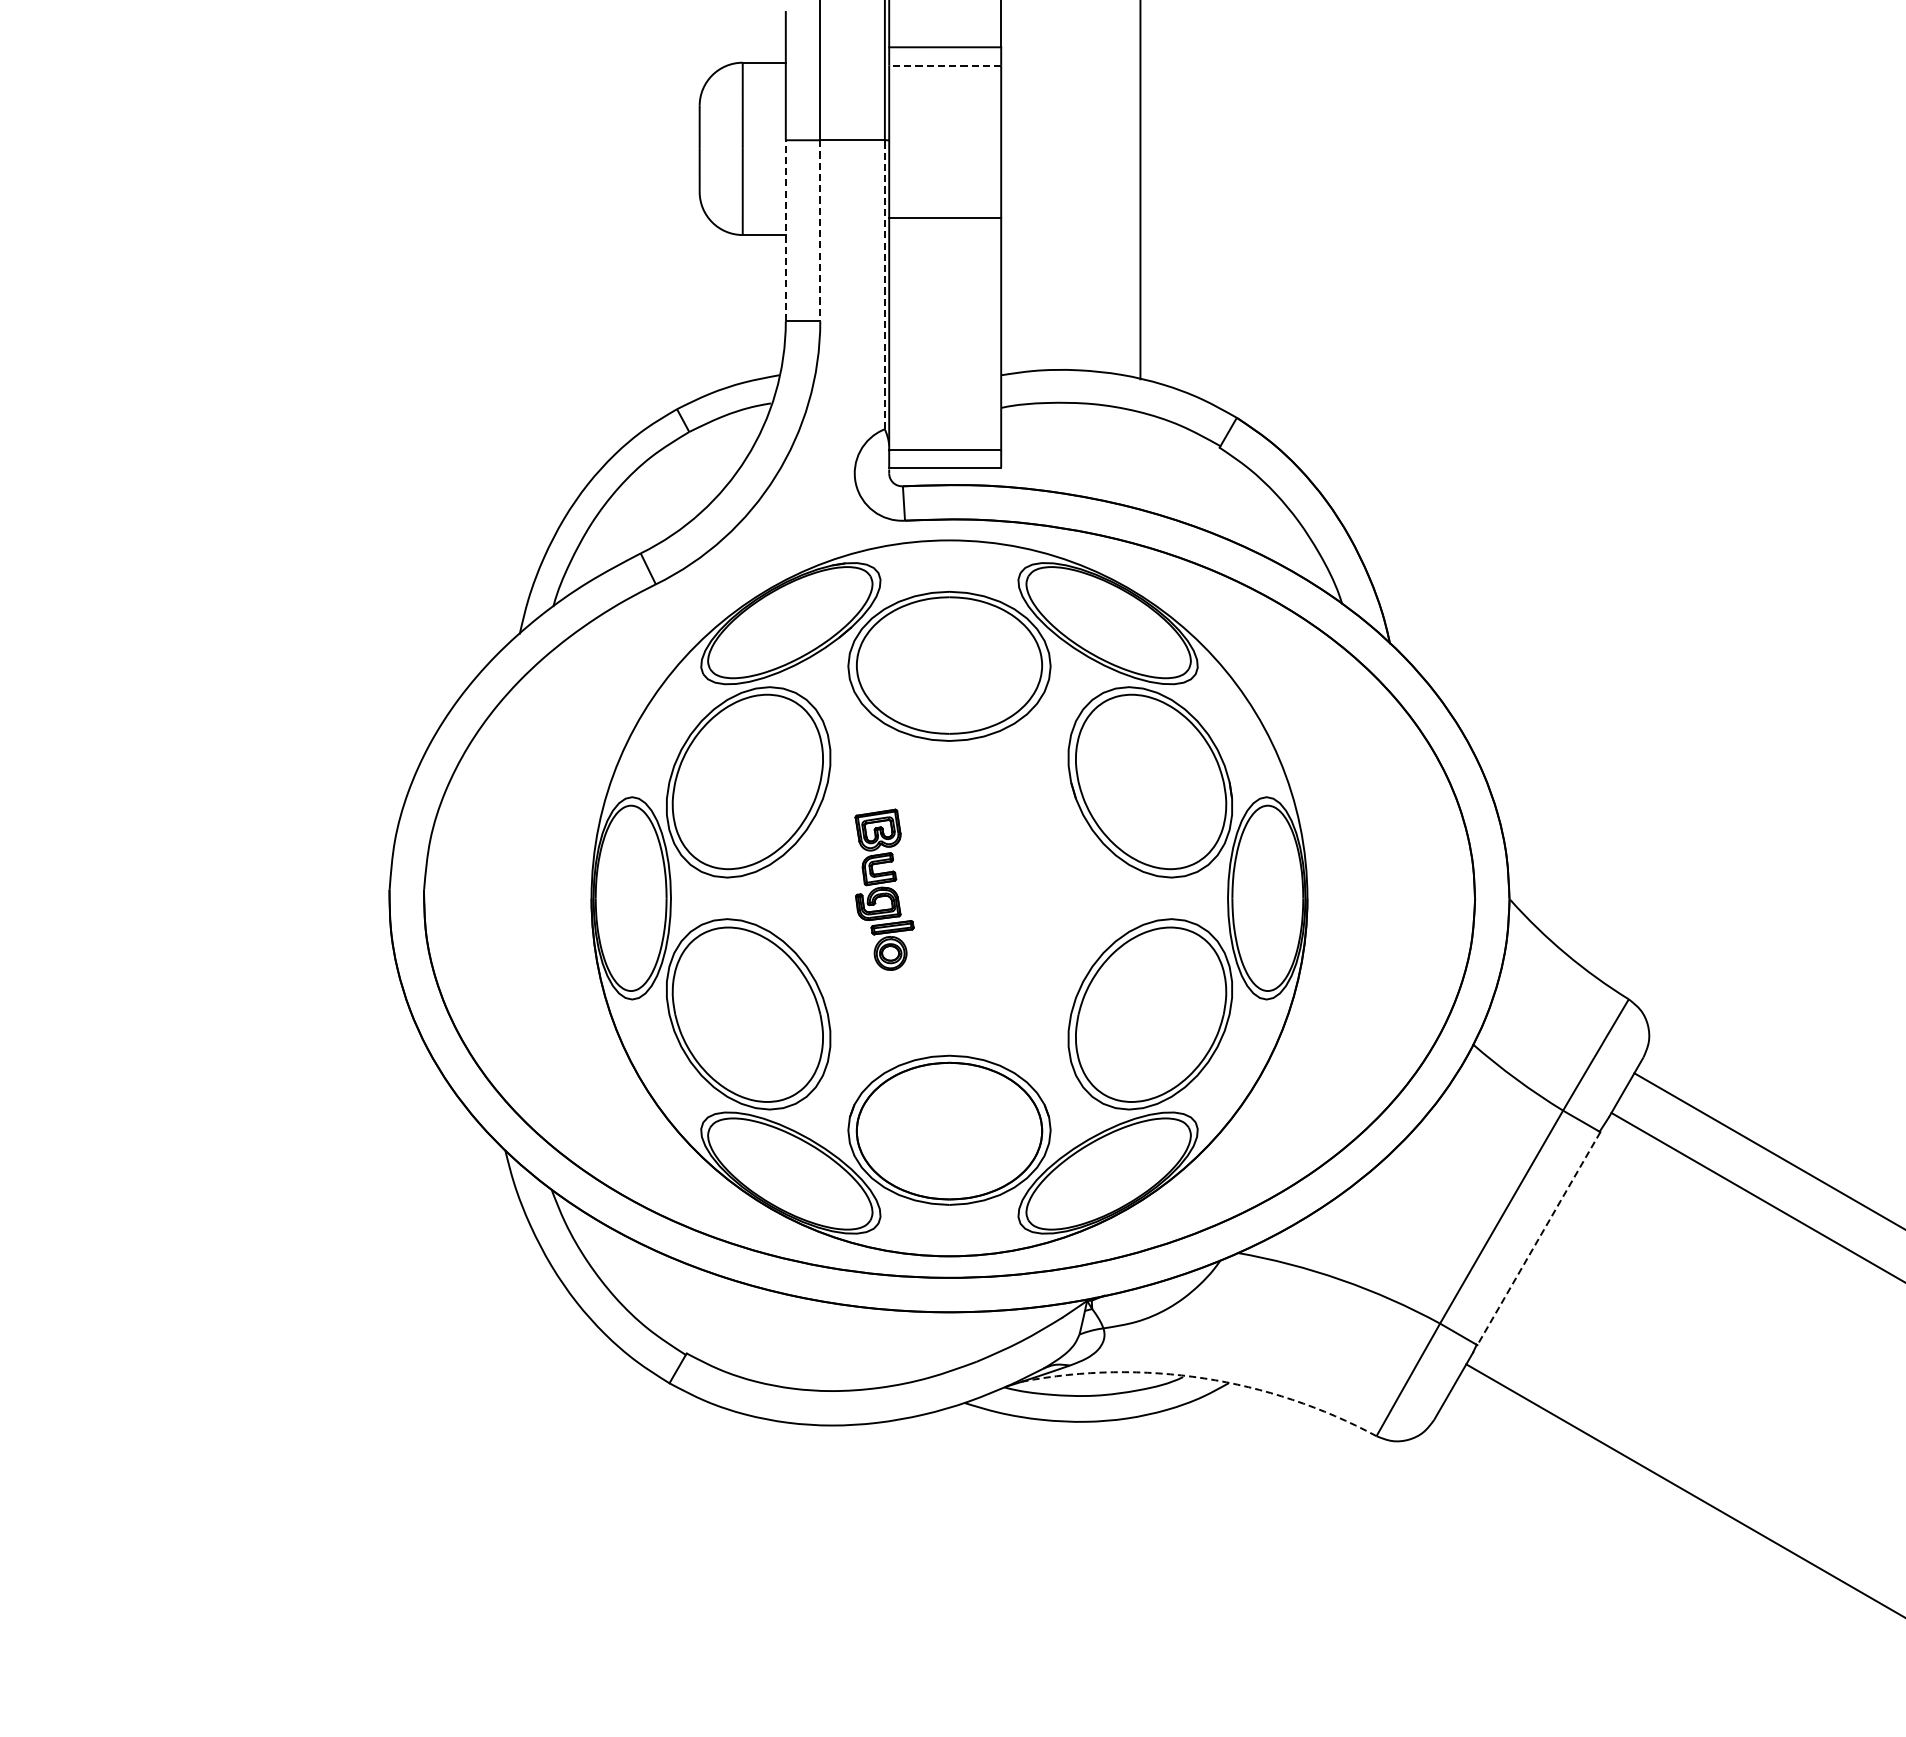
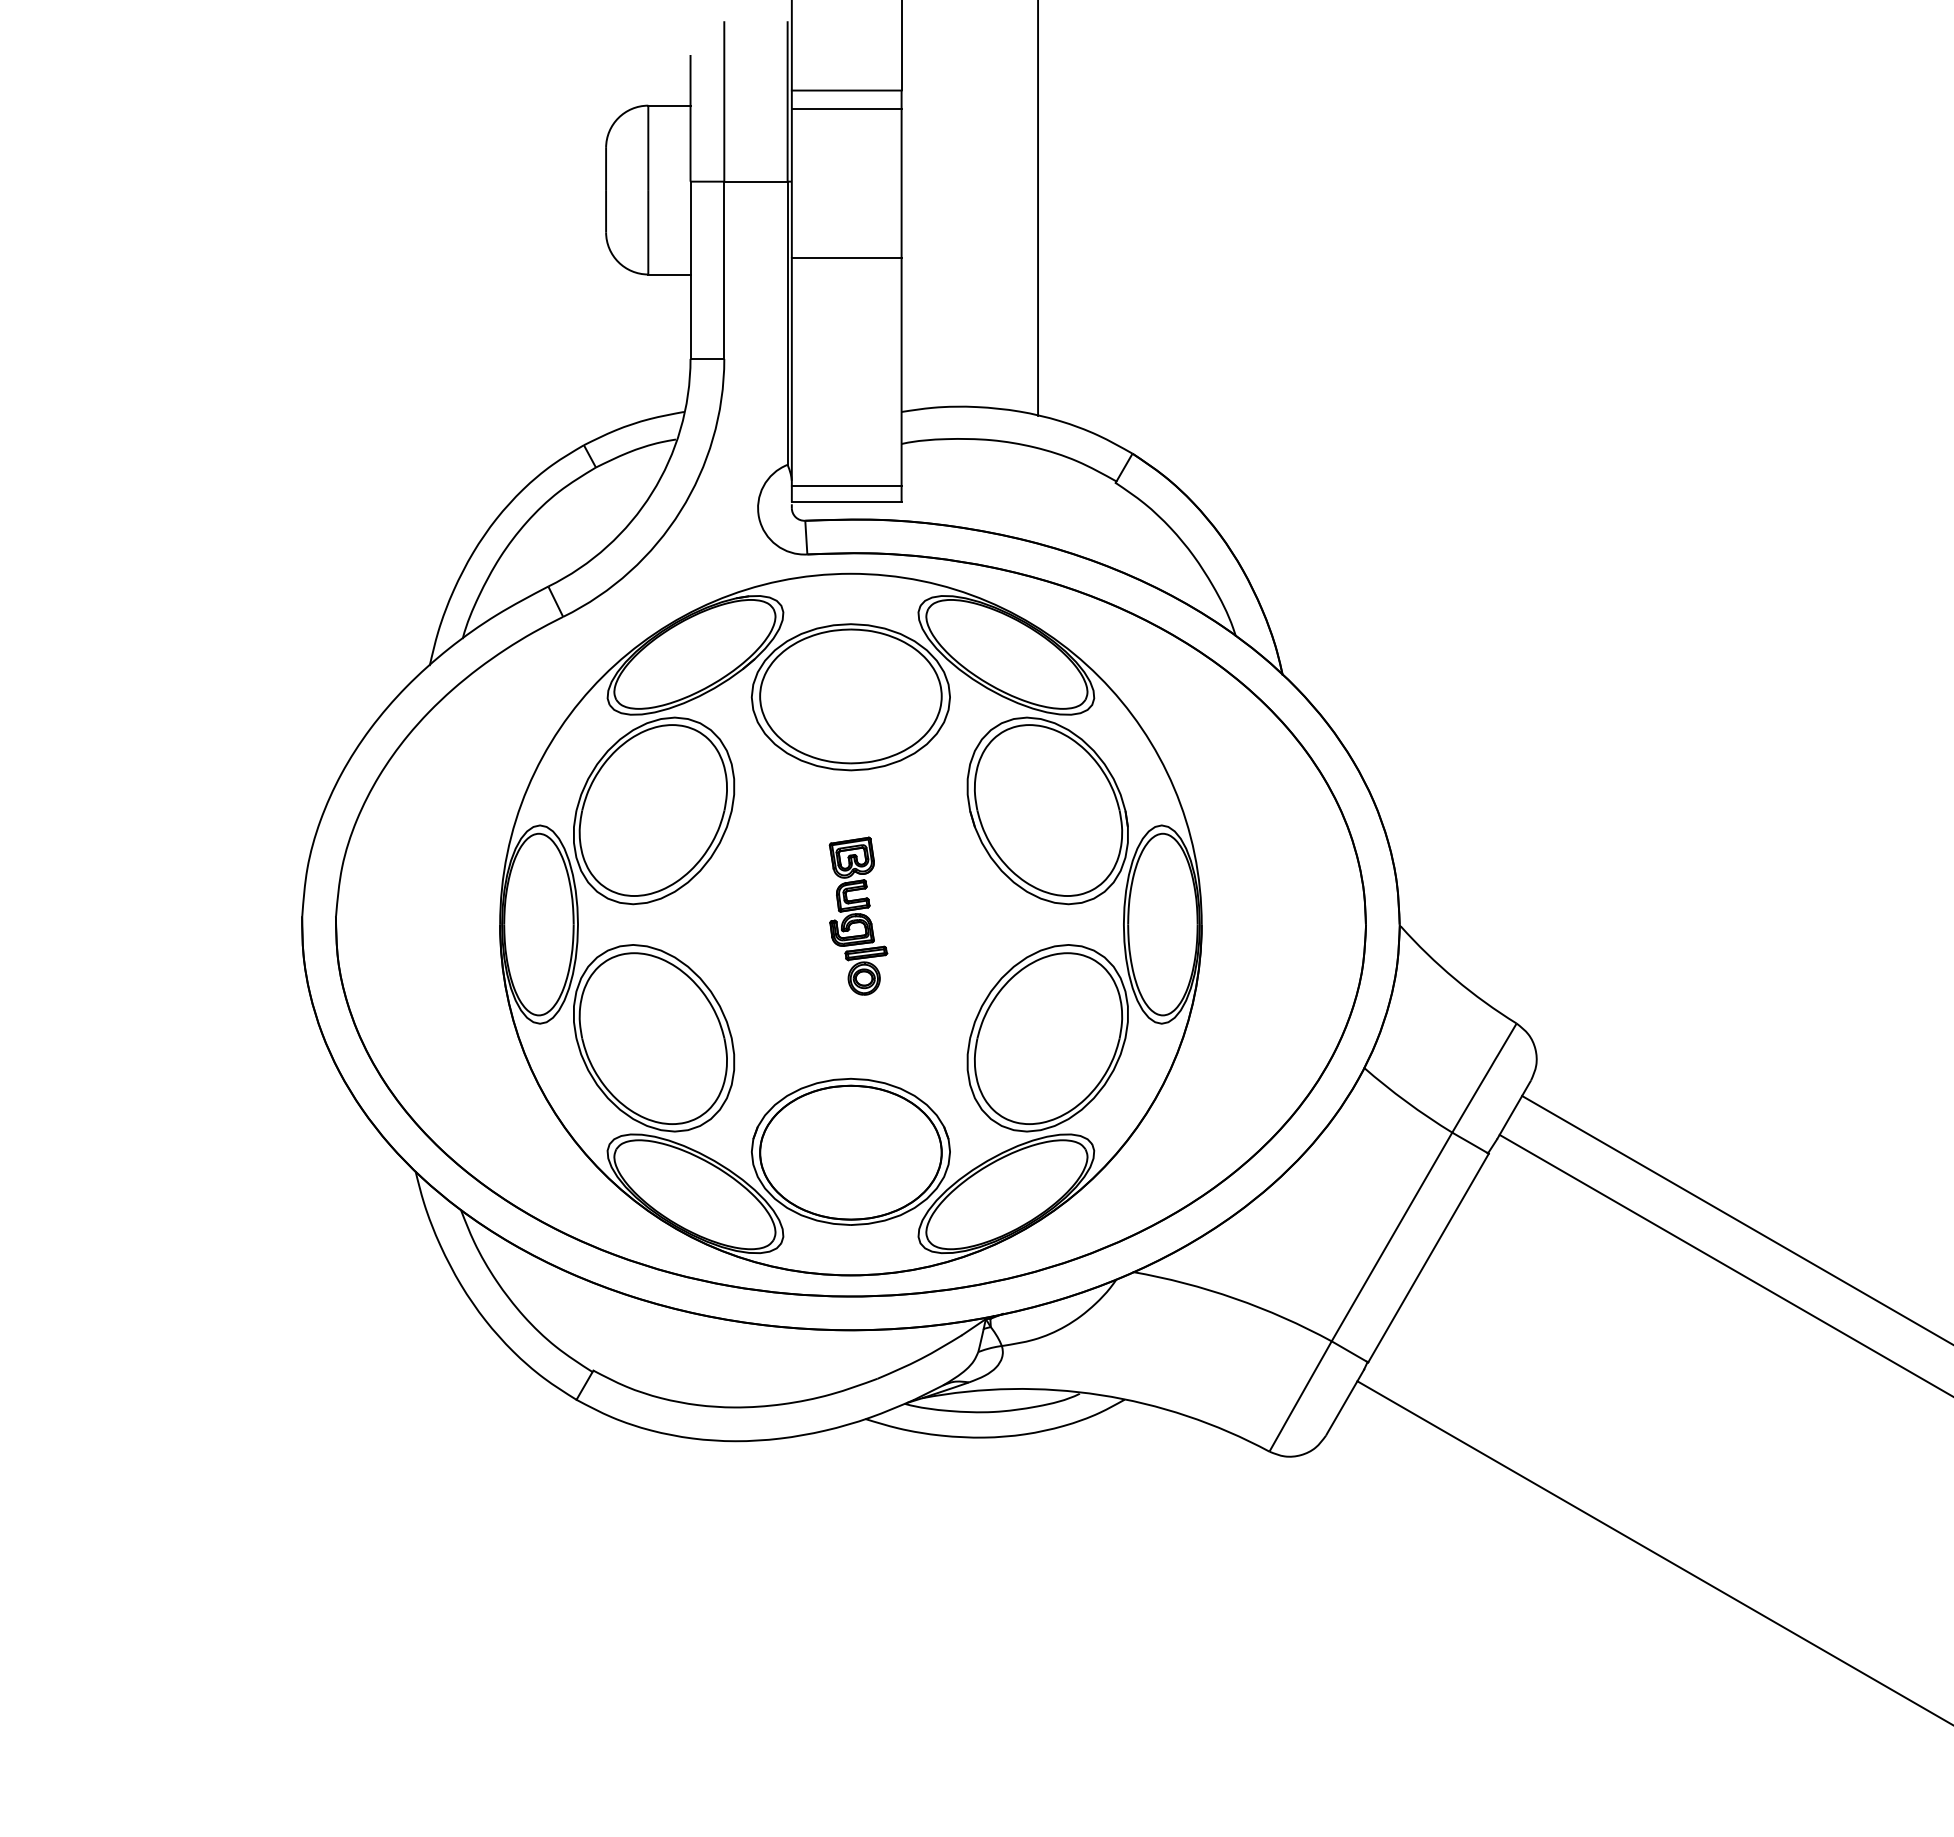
line: (944, 65) -> (846, 108), dashed -> solid
line: (785, 230) -> (690, 270), dashed -> solid
line: (820, 230) -> (724, 270), dashed -> solid
line: (884, 285) -> (787, 323), dashed -> solid
part: (884, 889) -> (858, 915), moved
line: (1538, 1239) -> (1428, 1258), dashed -> solid
arc: (1204, 1378) -> (1100, 1395), dashed -> solid

